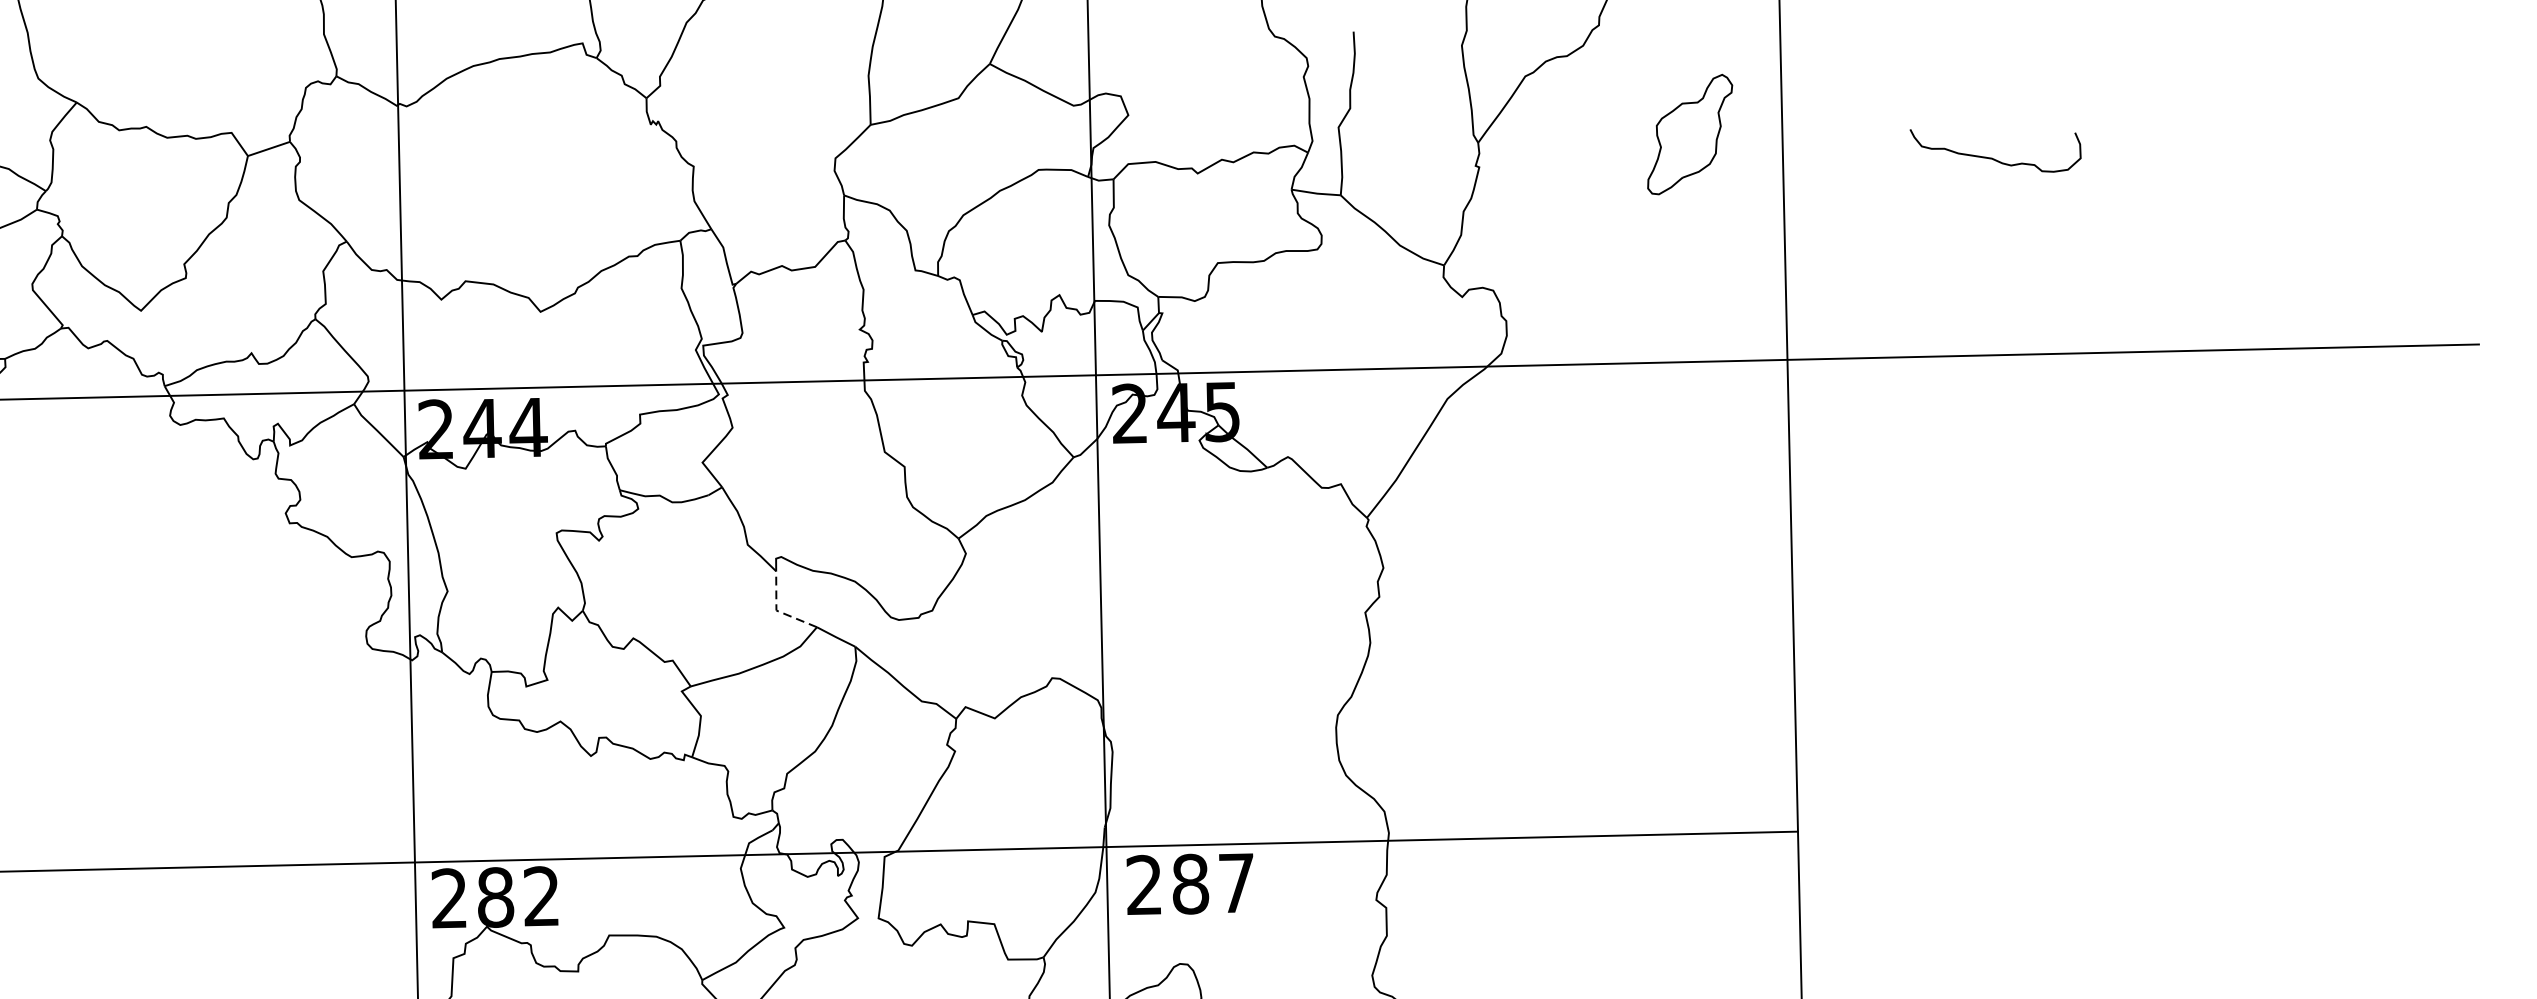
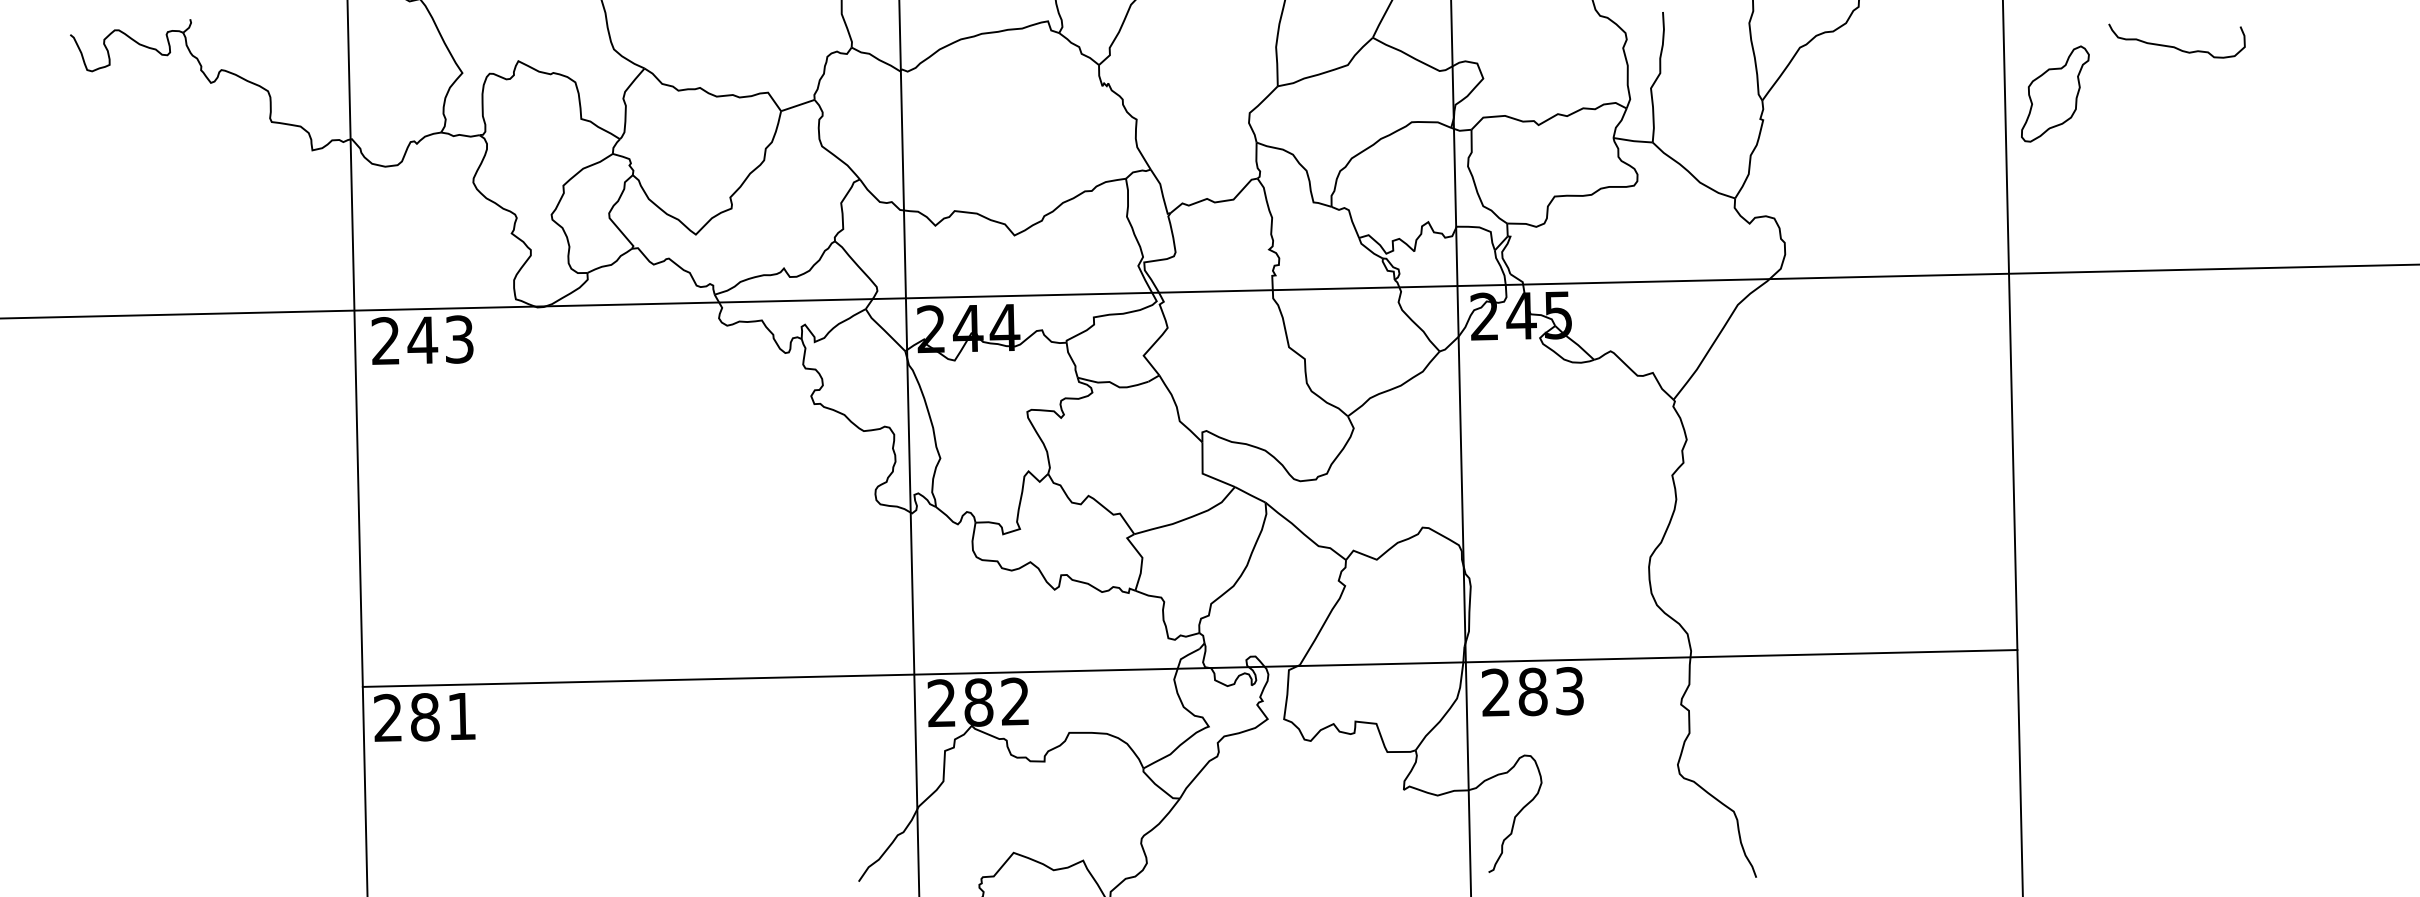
part: (1690, 133) -> (2055, 93), moved
curve: (1993, 157) -> (2175, 46), moved
line: (777, 611) -> (1203, 474), dashed -> solid
text: (1236, 883) -> (1569, 691), 287 -> 283

